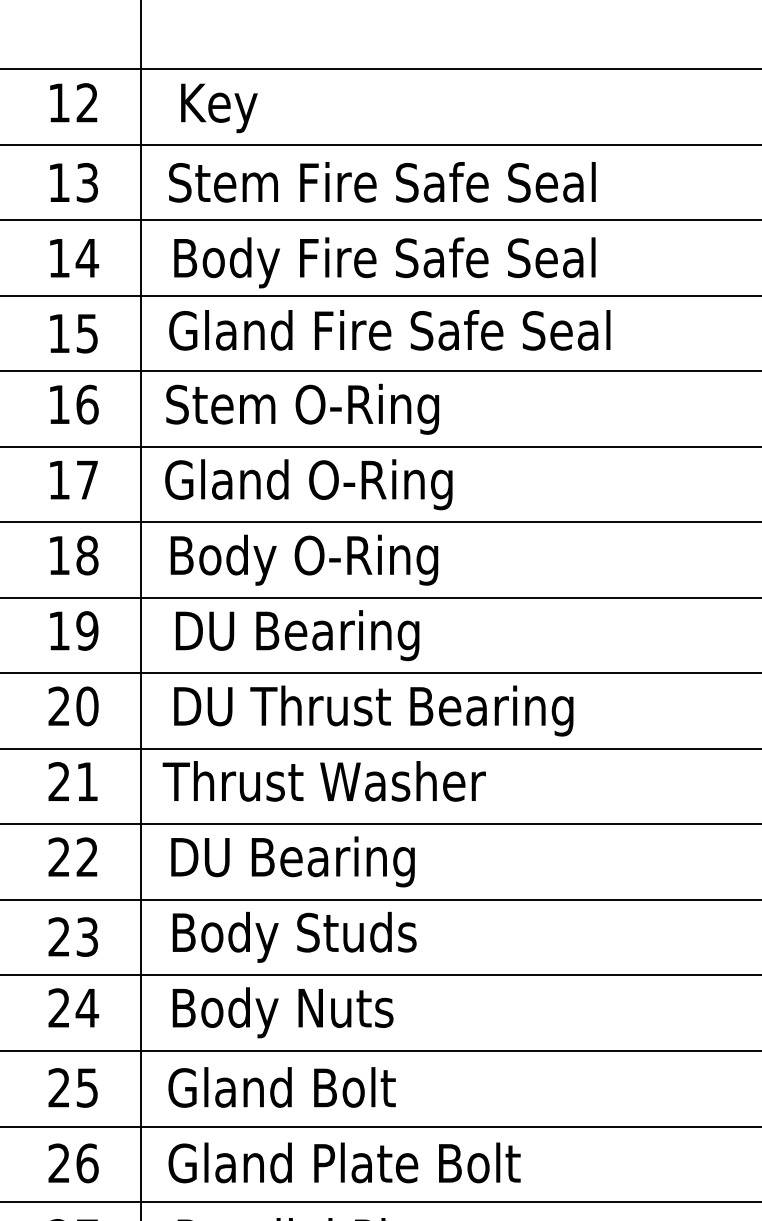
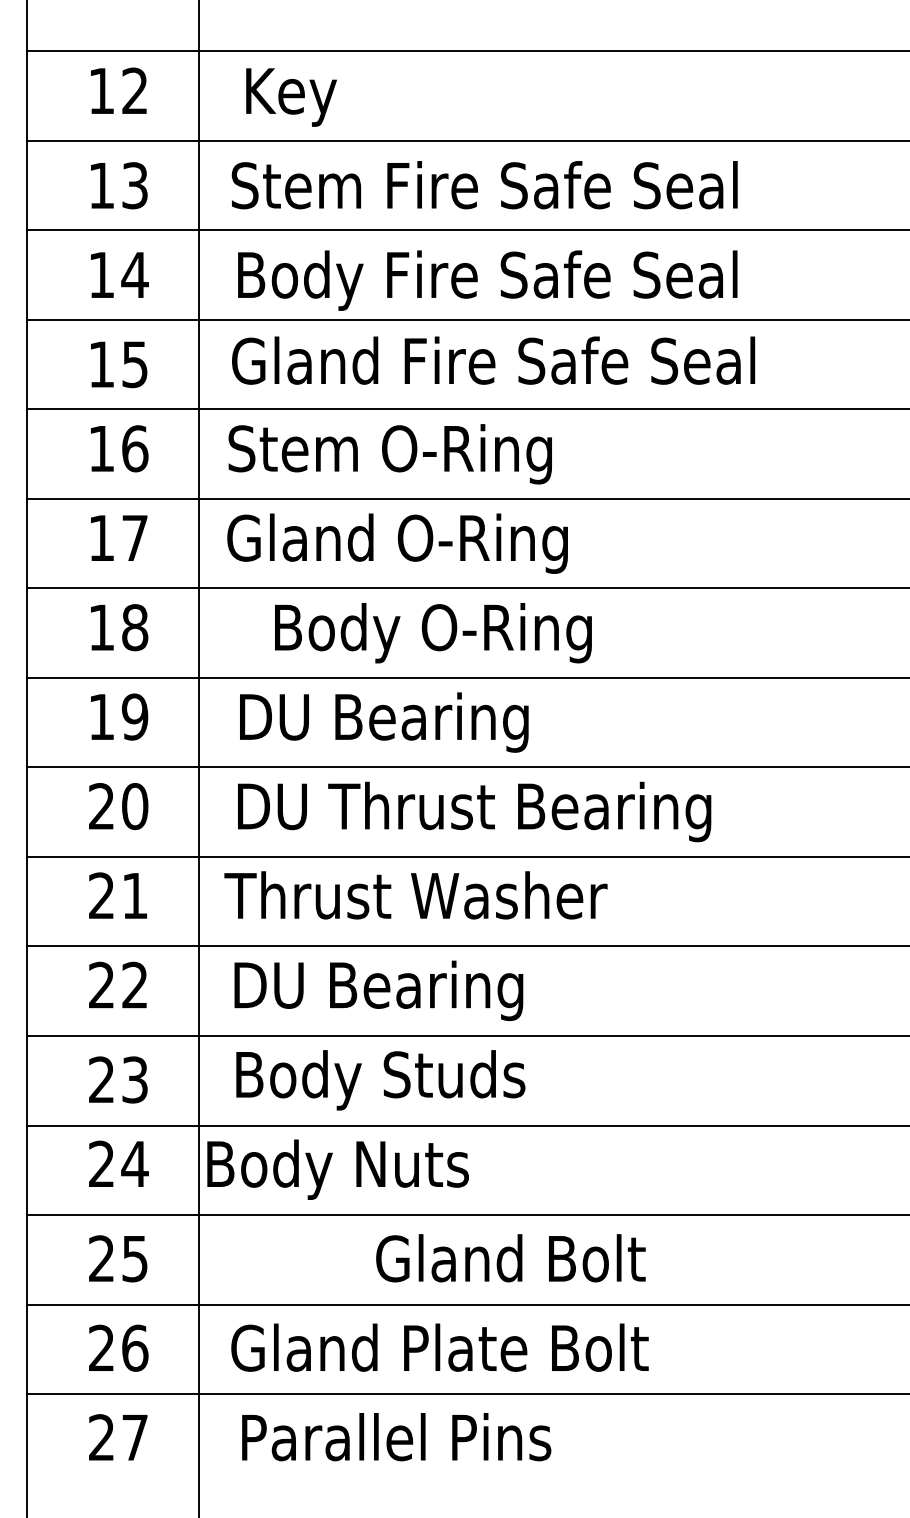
text: (304, 560) -> (433, 633), moved
text: (282, 1012) -> (337, 1169), moved
text: (281, 1087) -> (510, 1258), moved

